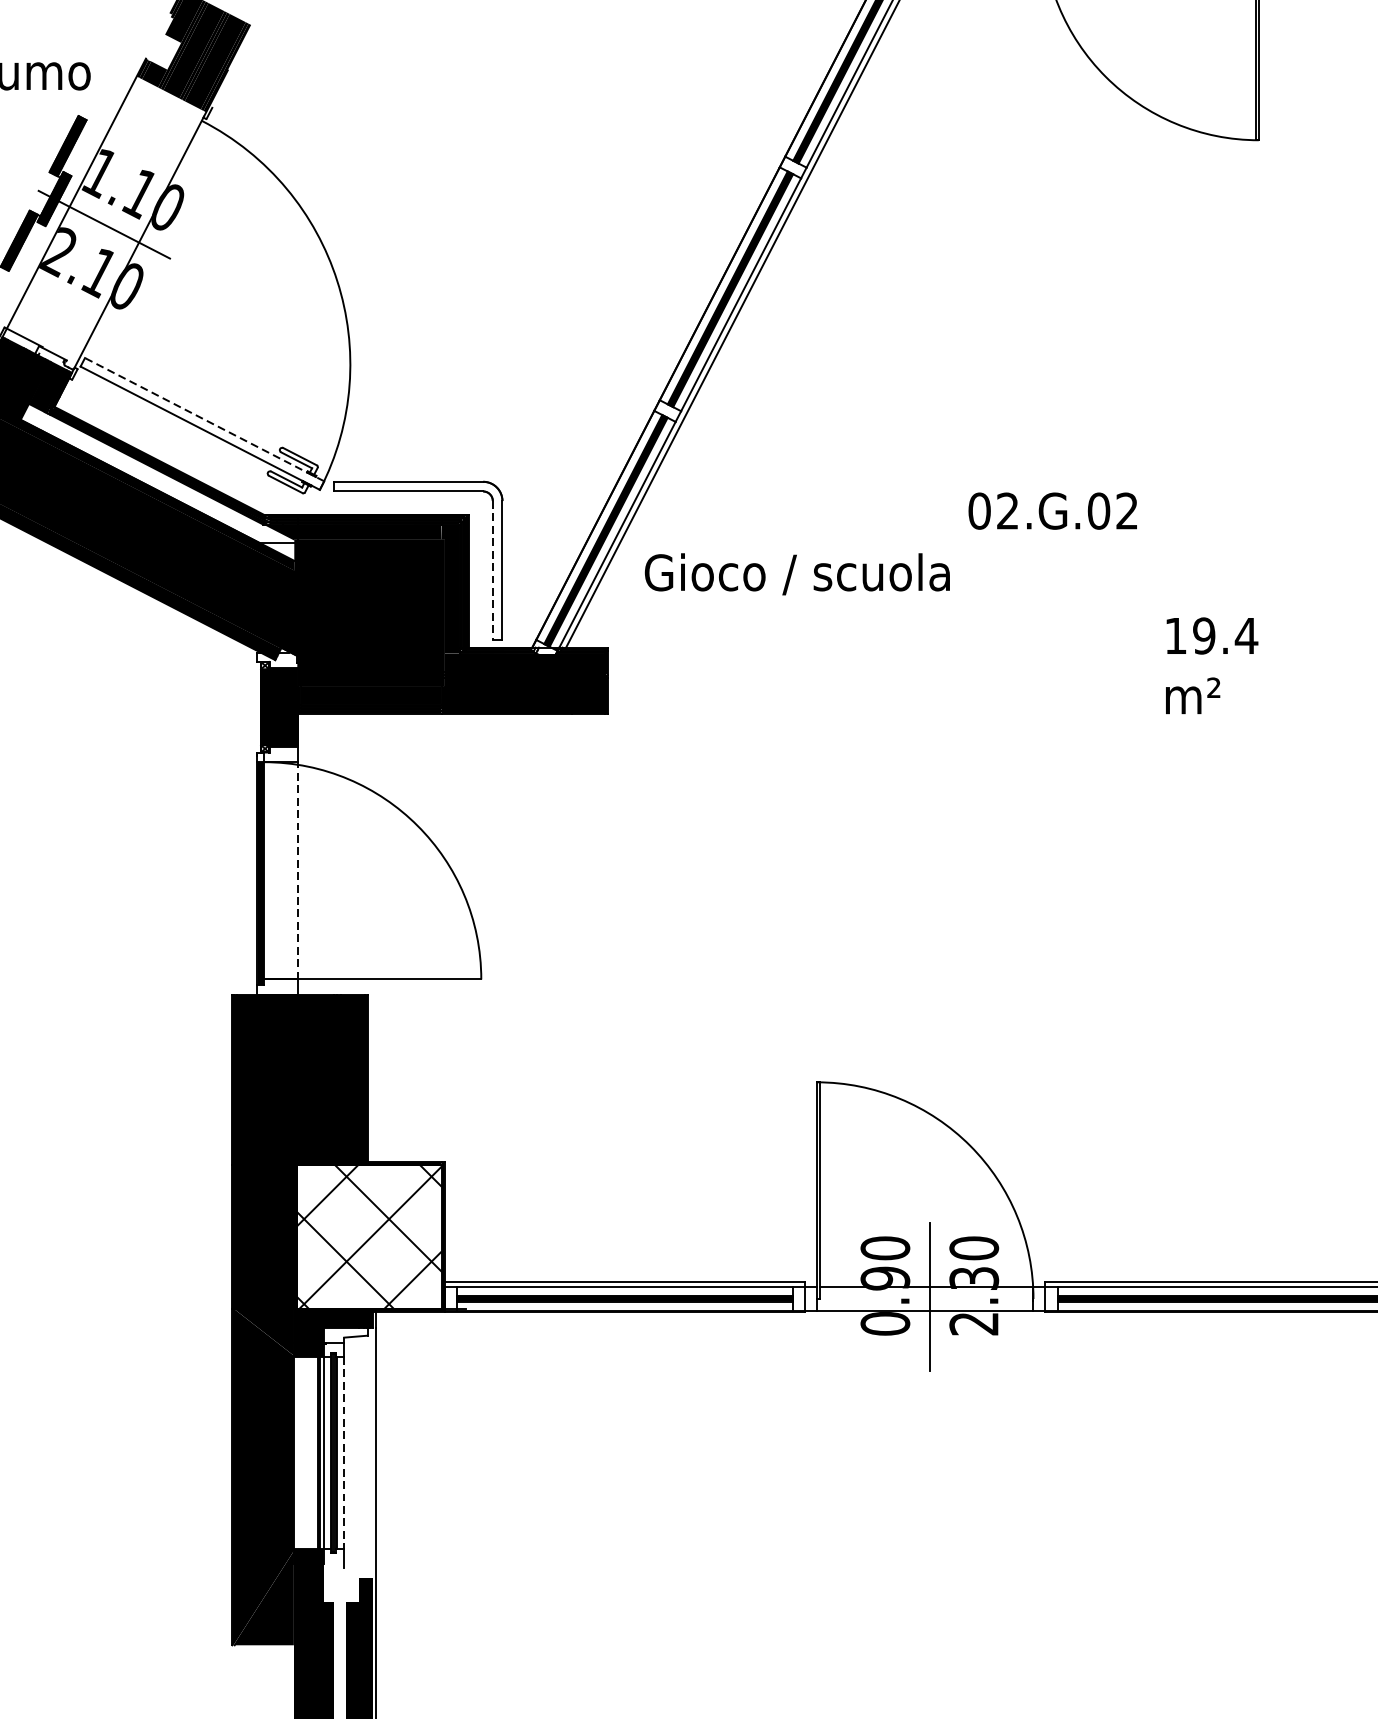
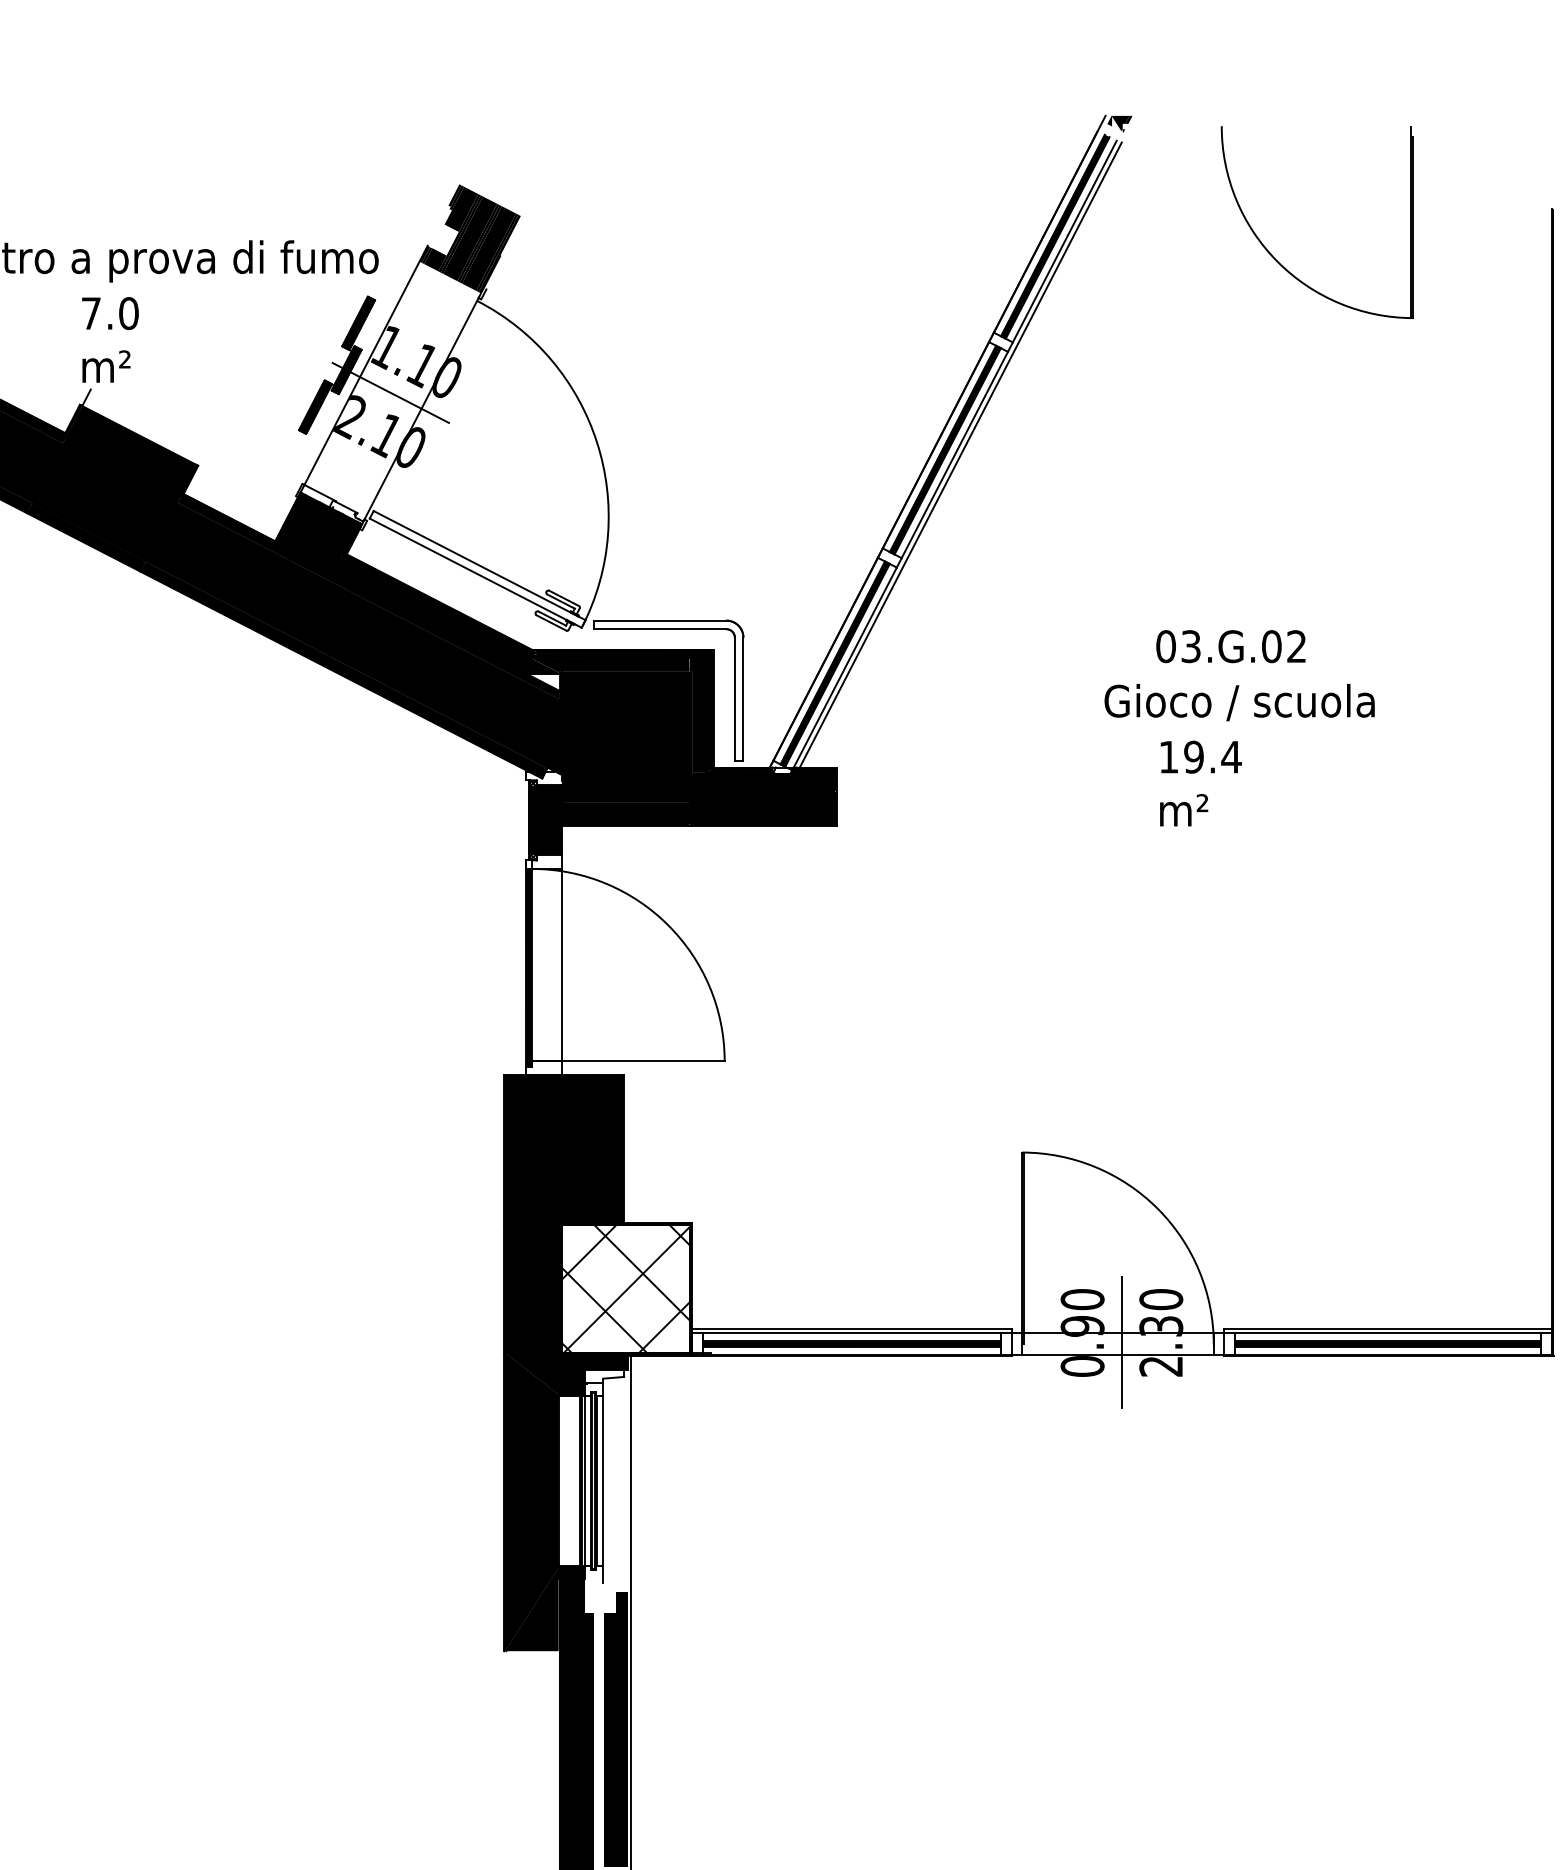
line: (204, 419) -> (479, 565), dashed -> solid
fill: (157, 472) -> (437, 612), added
text: (1007, 511) -> (1190, 646), 02.G.02 -> 03.G.02
line: (492, 570) -> (734, 699), dashed -> solid
text: (797, 574) -> (1239, 702), moved
text: (1211, 665) -> (1200, 783), moved
line: (297, 870) -> (561, 964), dashed -> solid
line: (344, 1453) -> (603, 1481), dashed -> solid

